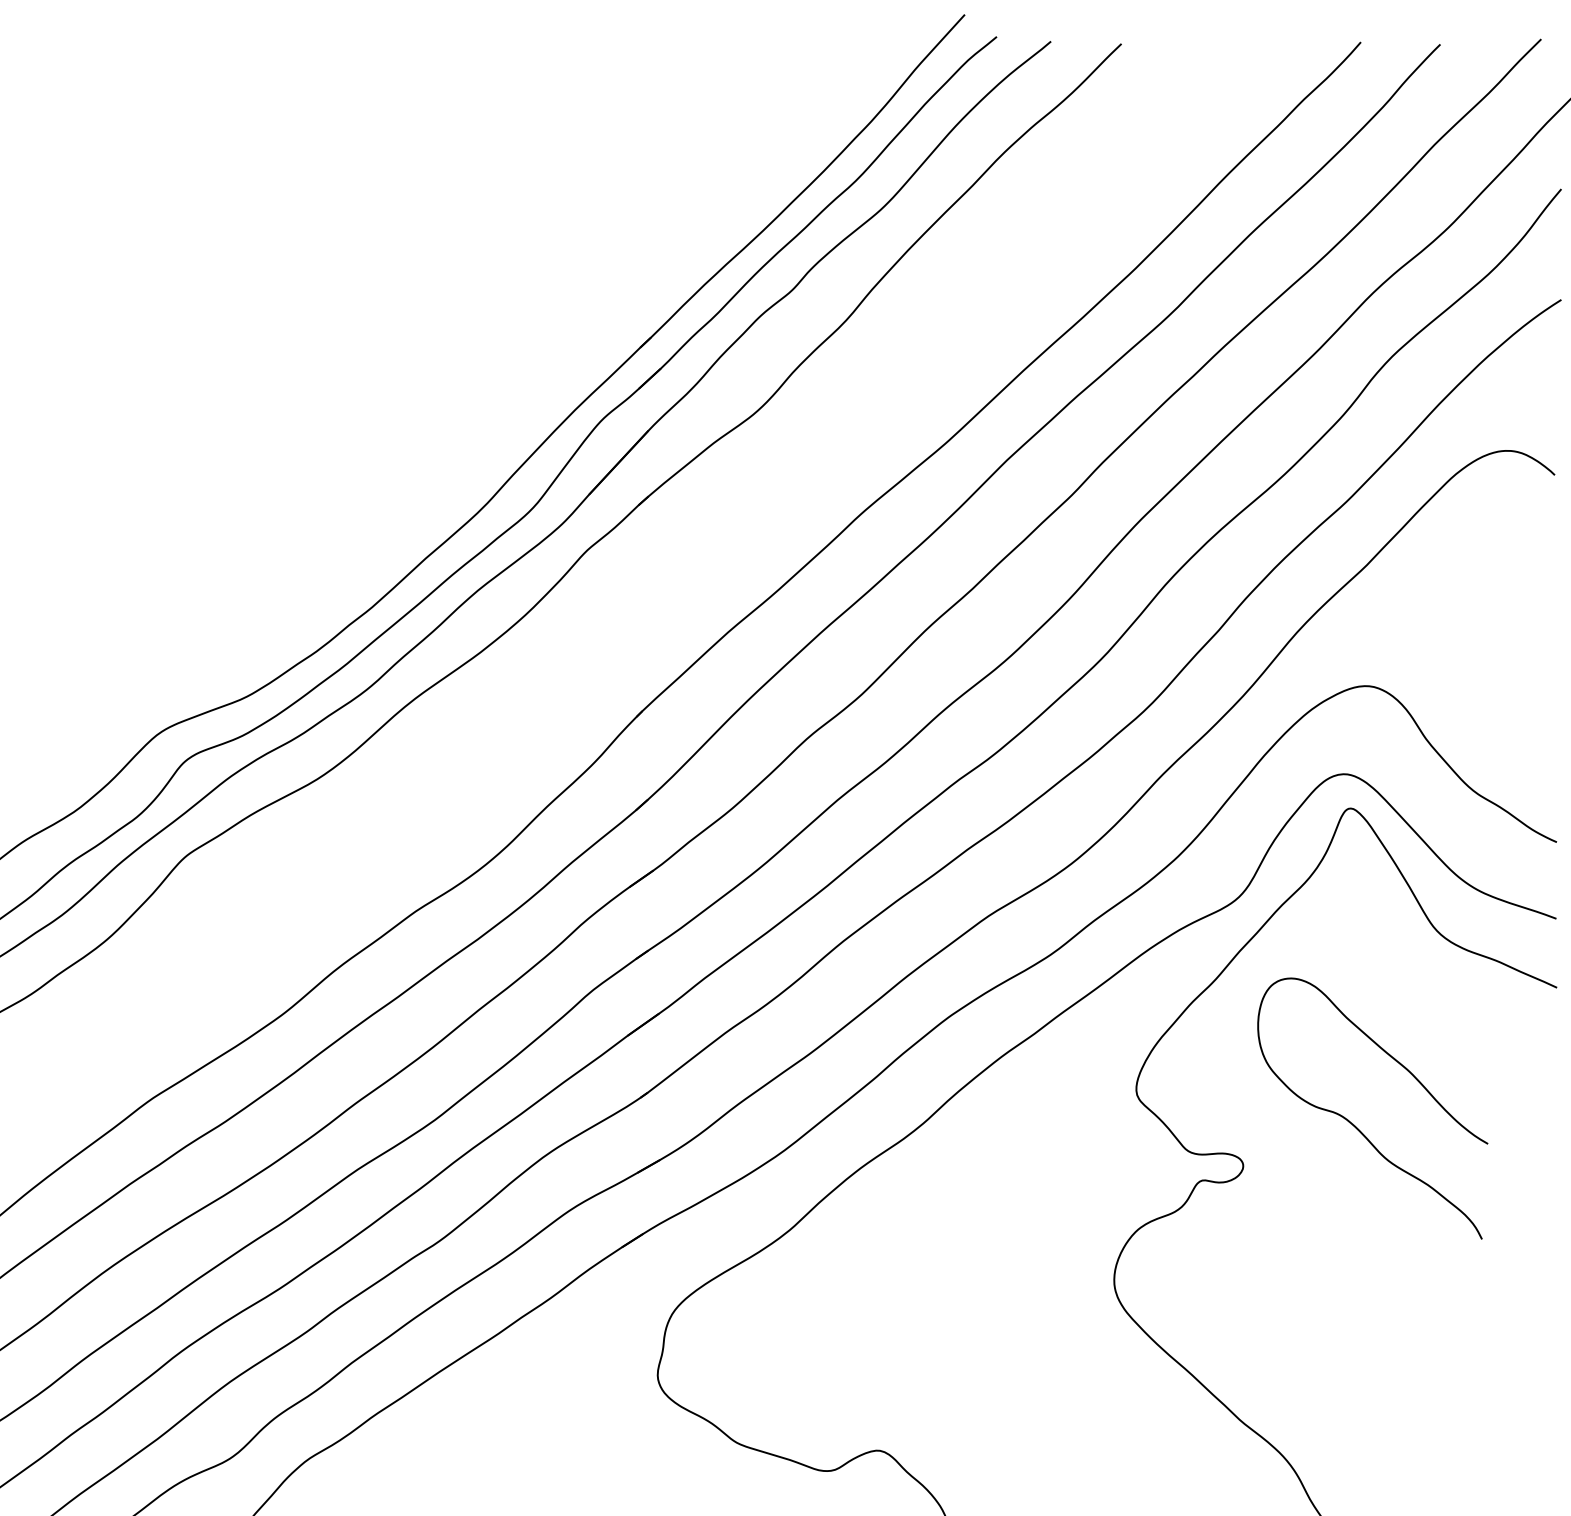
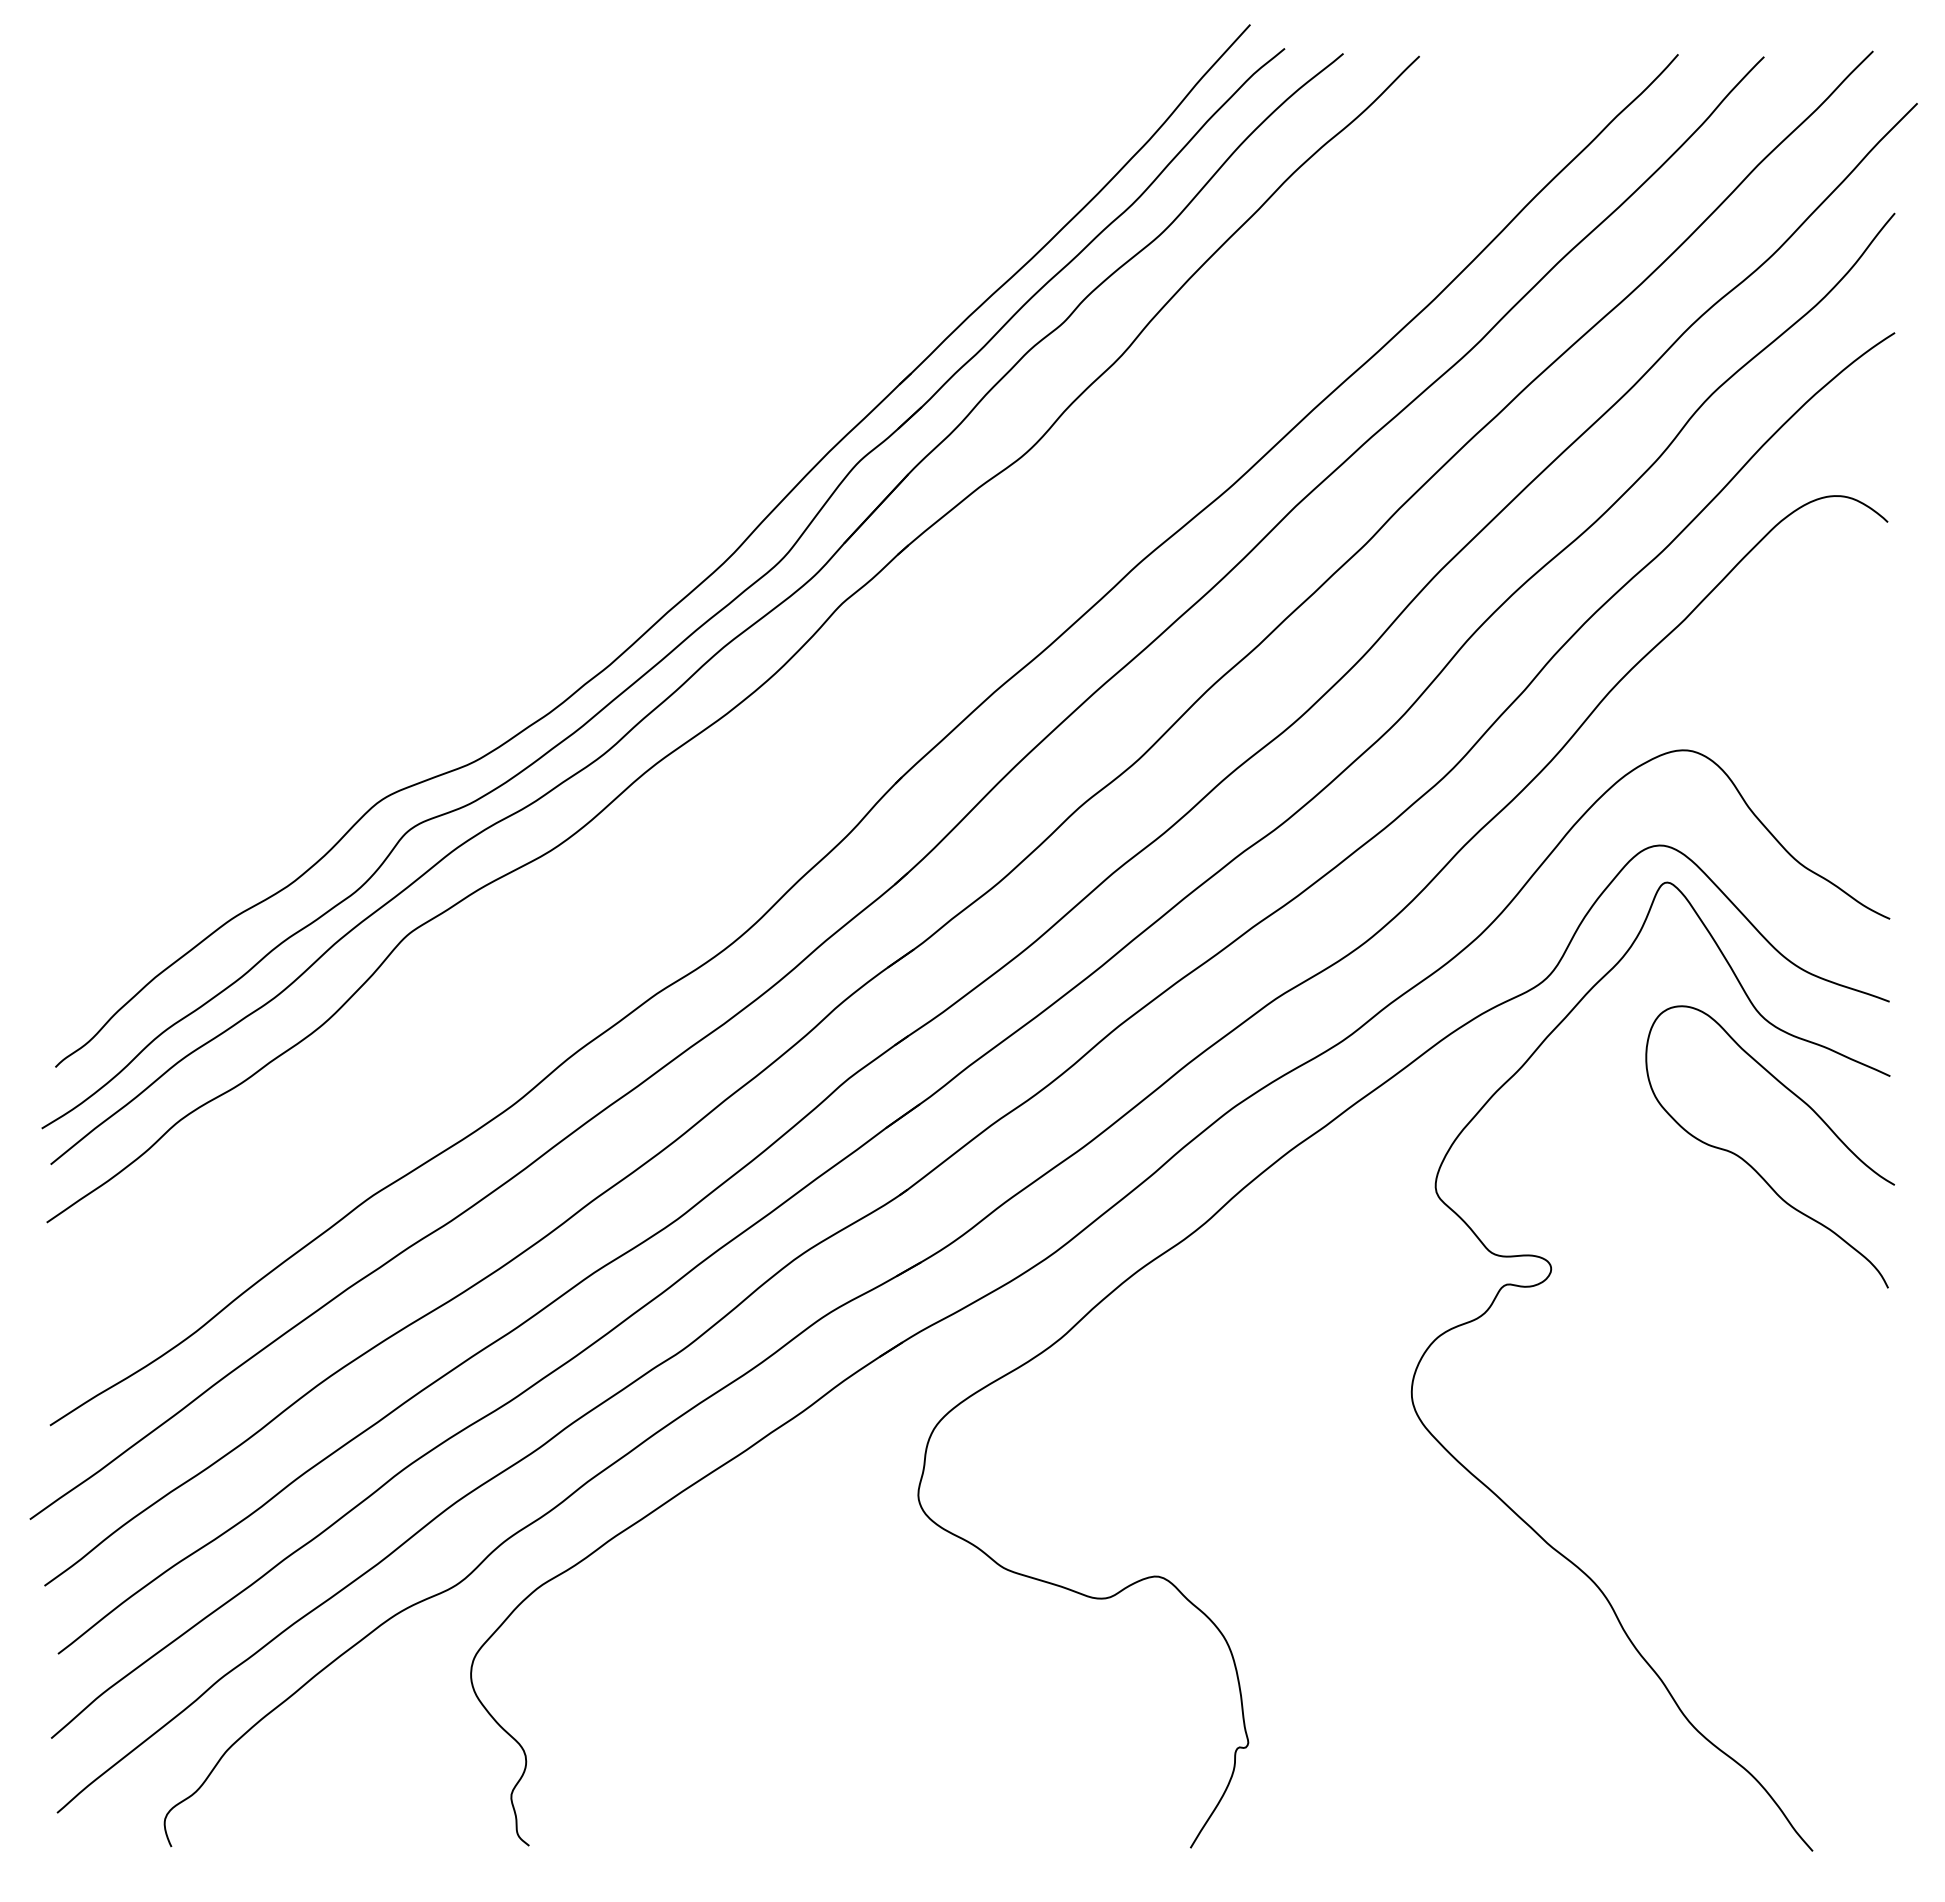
curve: (1354, 1124) -> (1750, 1164), moved

